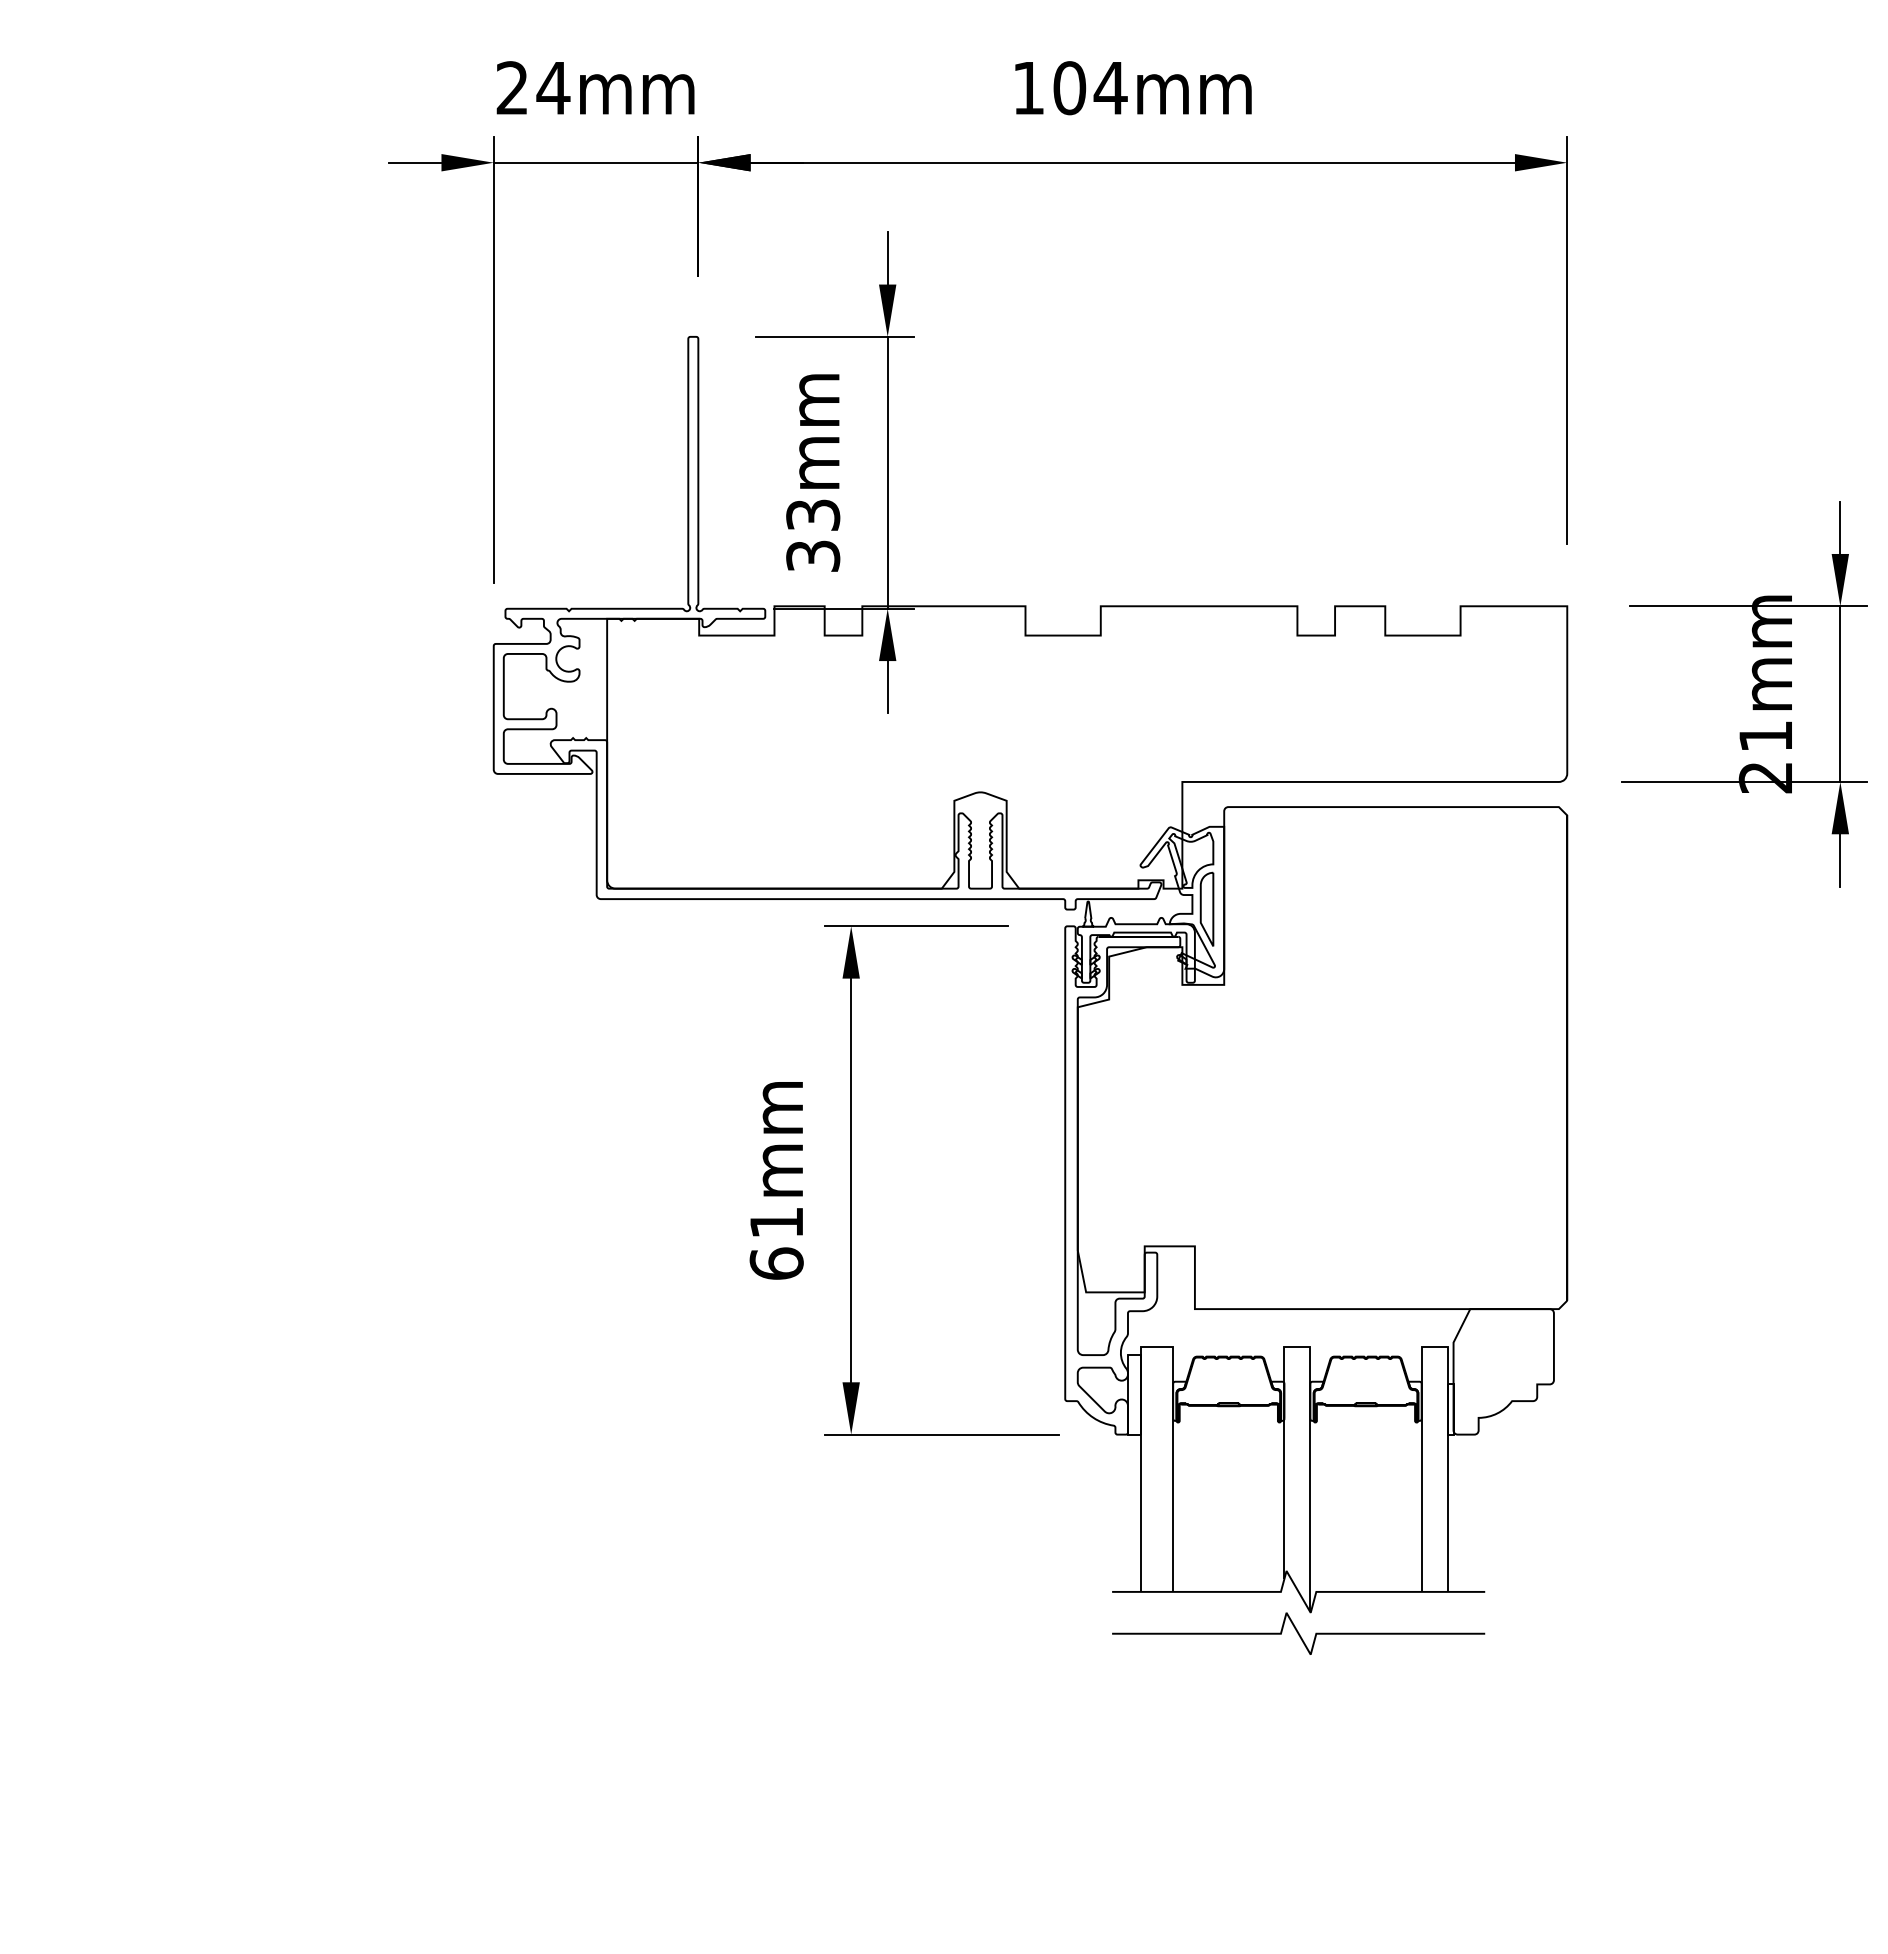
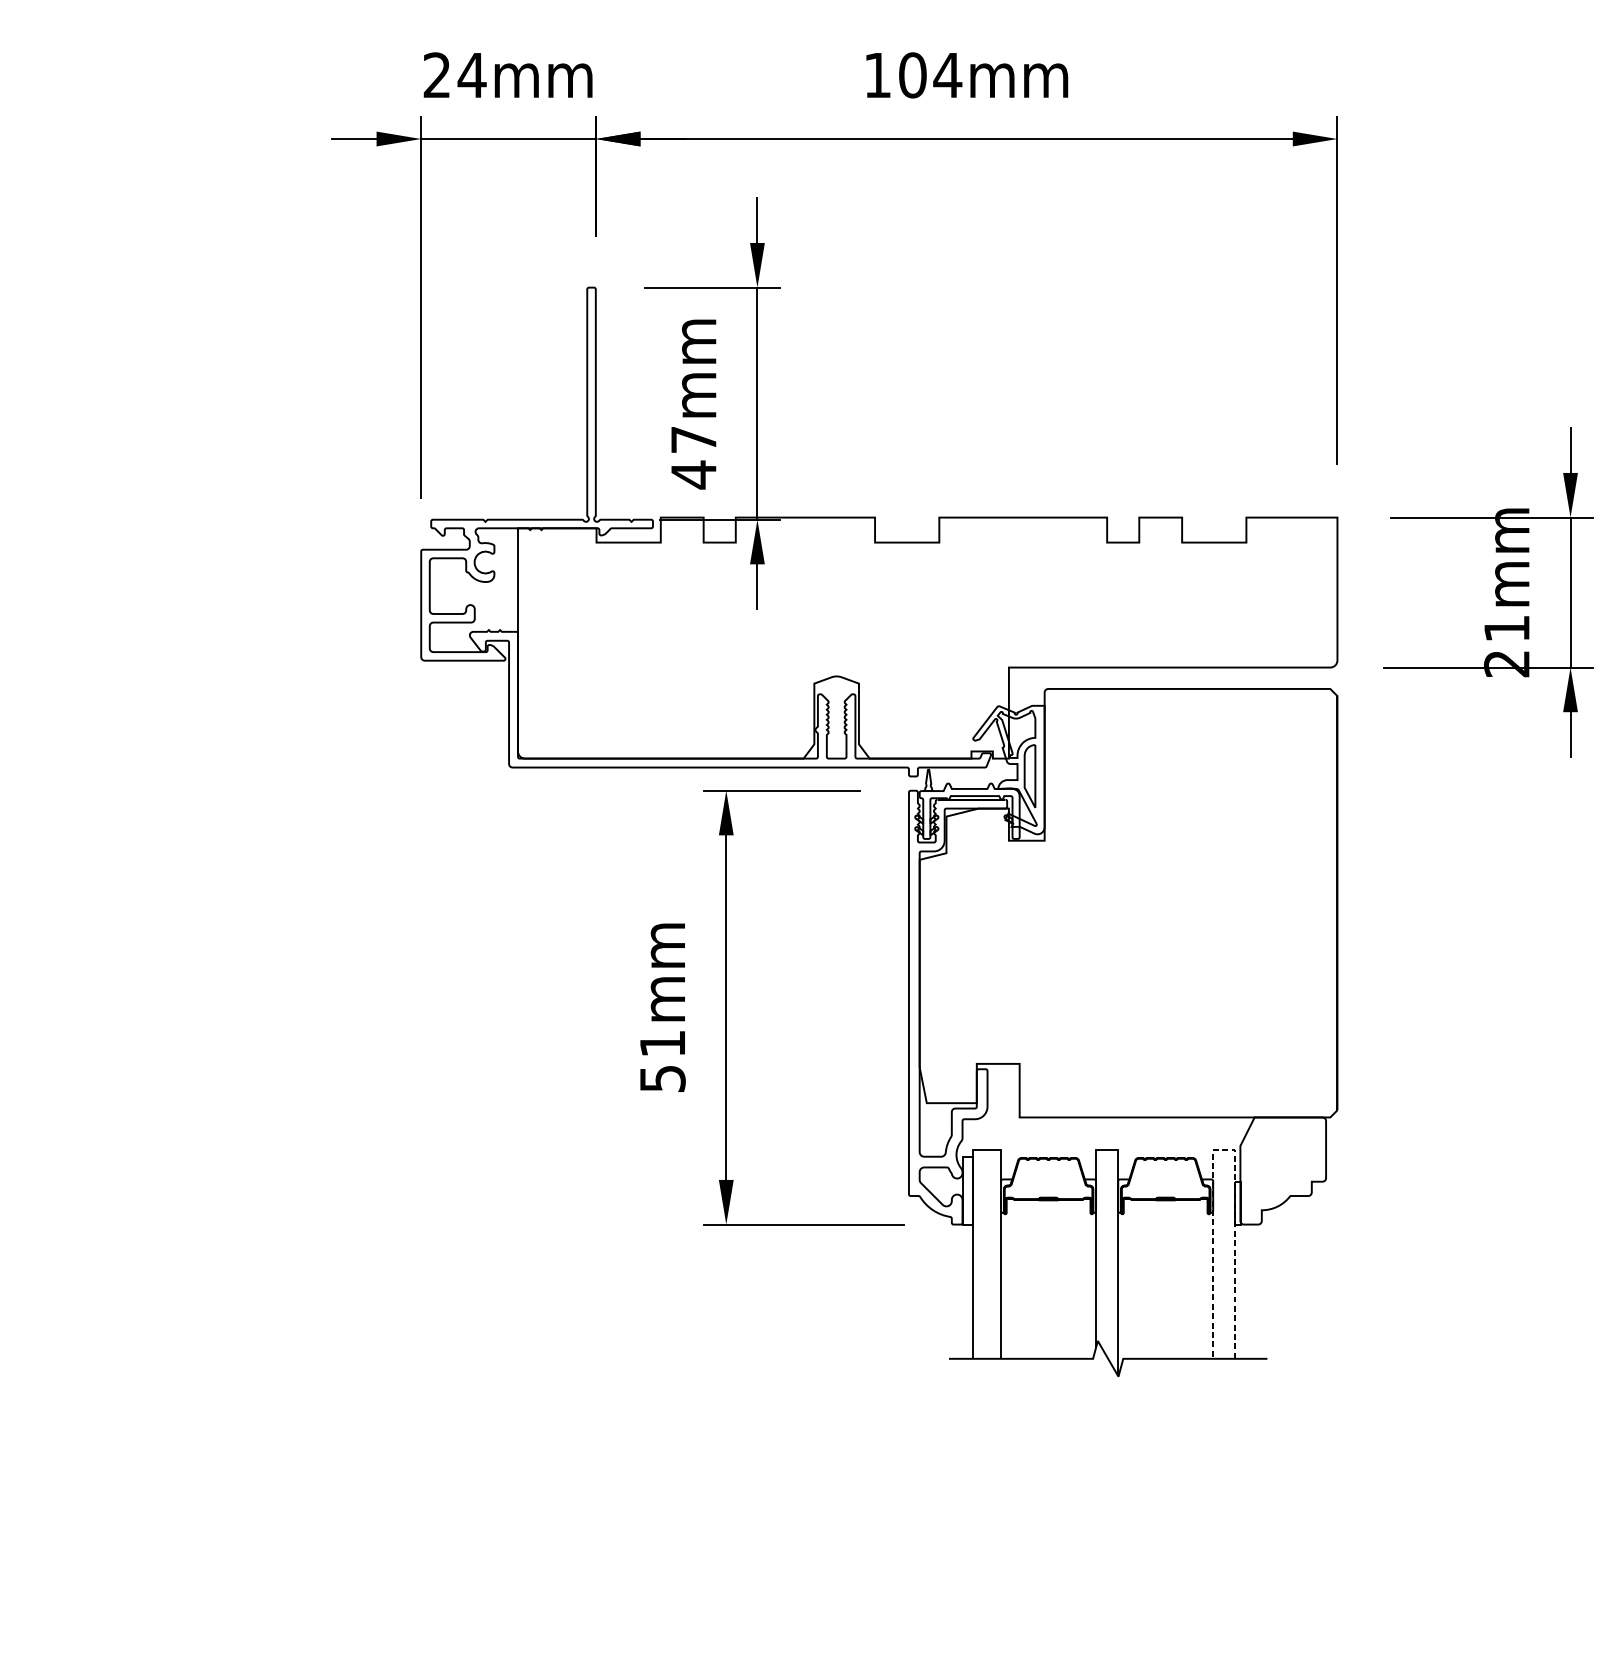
text: (813, 536) -> (694, 458), 33mm -> 47mm
text: (776, 1263) -> (662, 1078), 61mm -> 51mm
line: (1434, 1347) -> (1224, 1150), solid -> dashed
curve: (1298, 1633) -> (1108, 1394), removed

